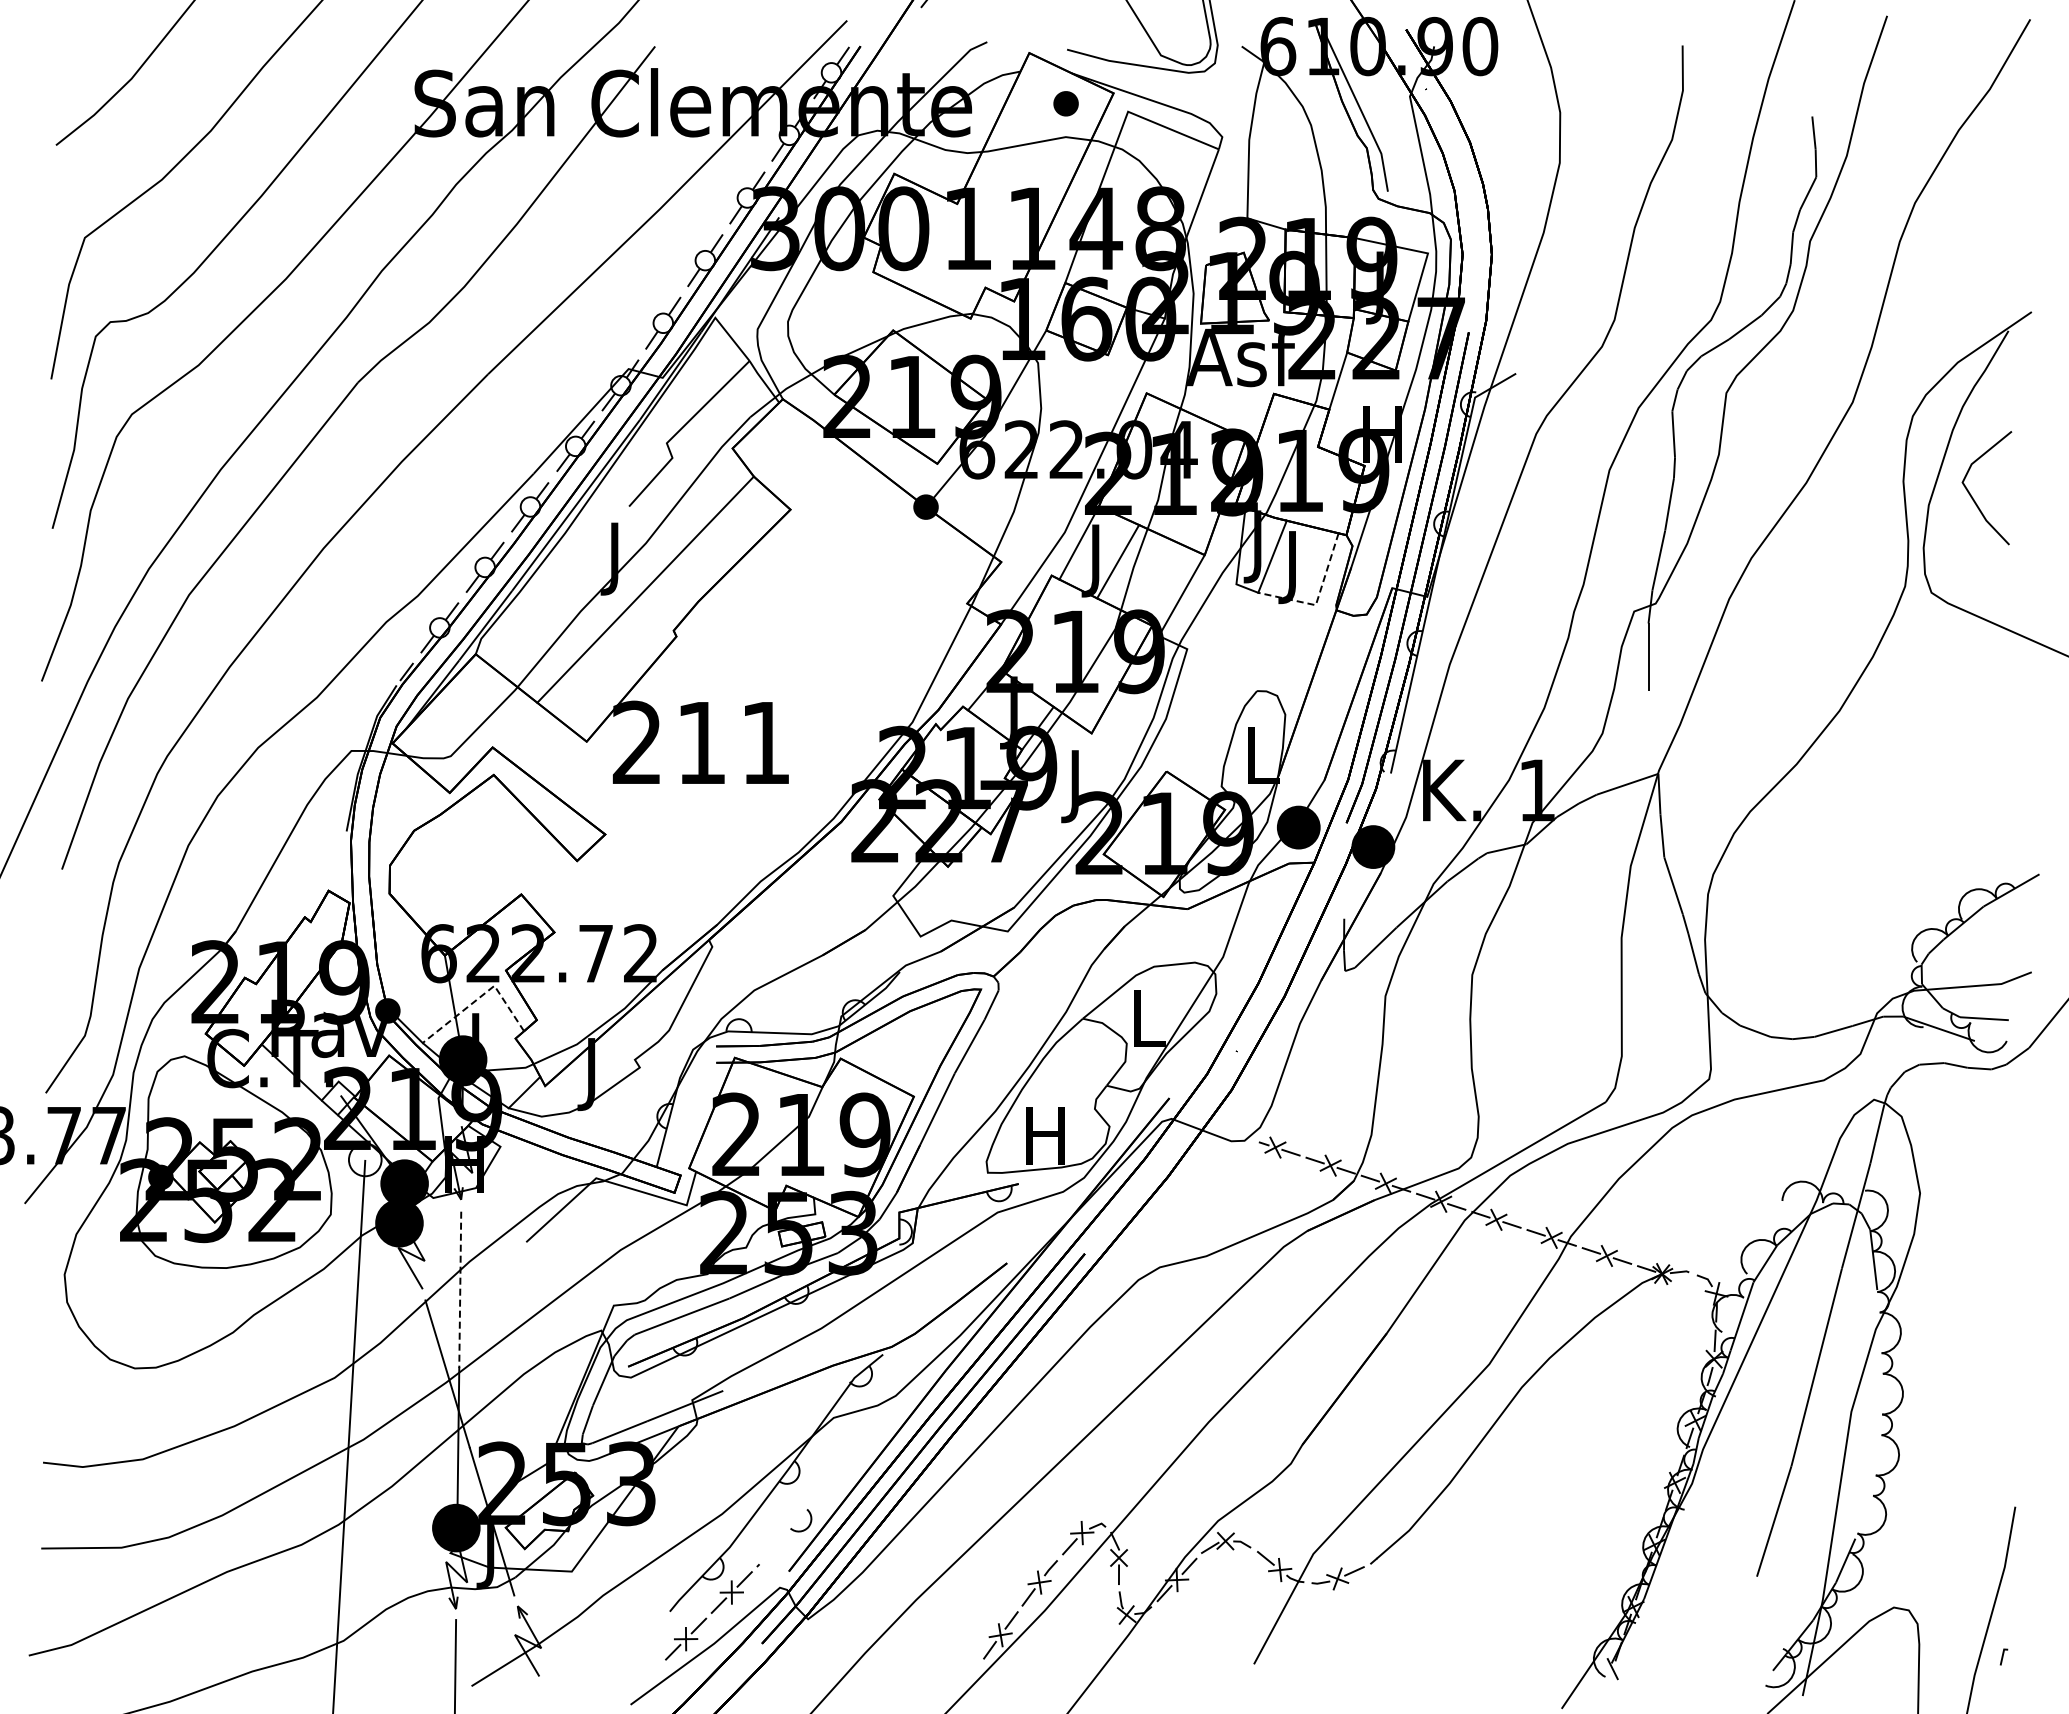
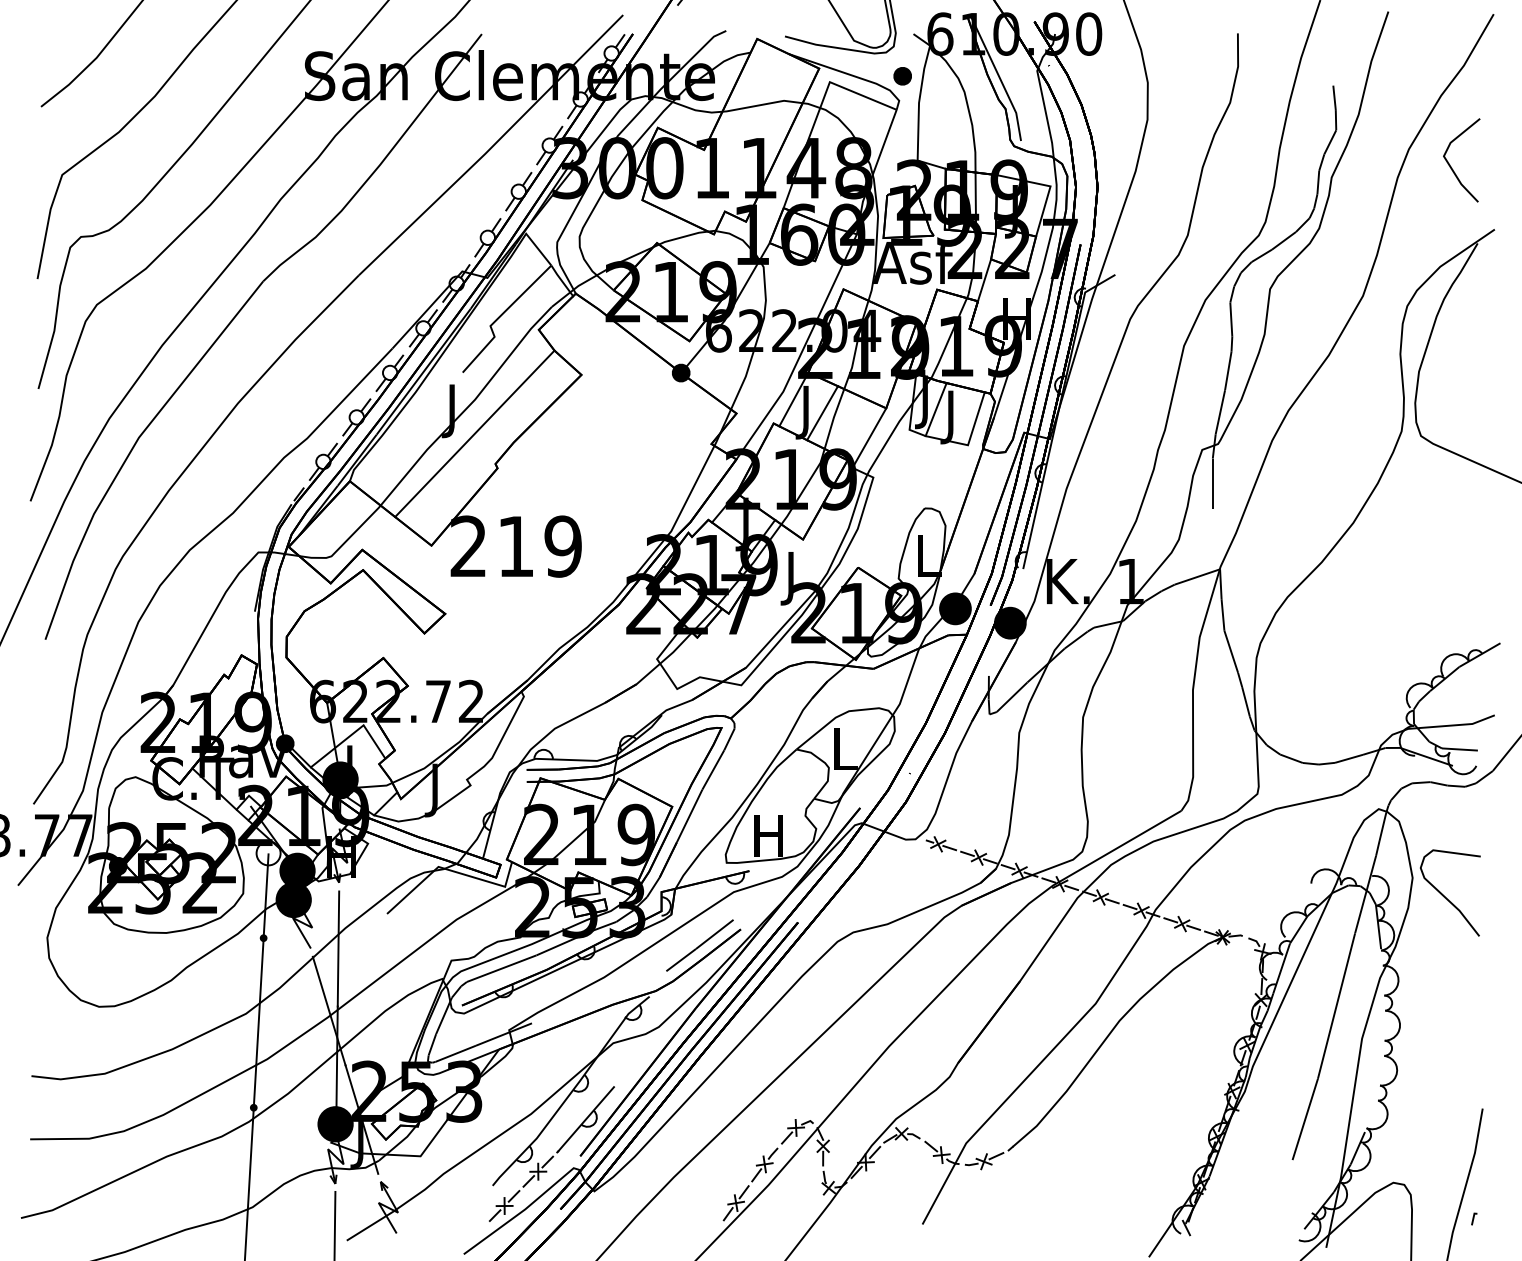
part: (1065, 103) -> (902, 76), moved
line: (1973, 497) -> (1451, 167), moved
line: (1318, 597) -> (969, 439), dashed -> solid
text: (765, 742) -> (563, 546), 211 -> 219
line: (480, 997) -> (353, 733), dashed -> solid
curve: (1965, 1219) -> (1446, 897), added
fill: (358, 1274) -> (263, 937), added
line: (951, 1284) -> (699, 945), added
line: (460, 1290) -> (338, 949), dashed -> solid
fill: (344, 1505) -> (253, 1107), added
line: (796, 1520) -> (585, 1118), added

